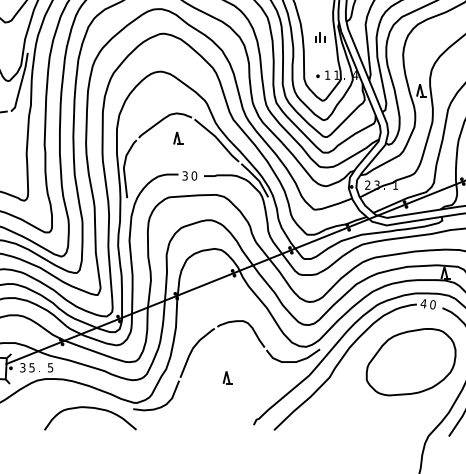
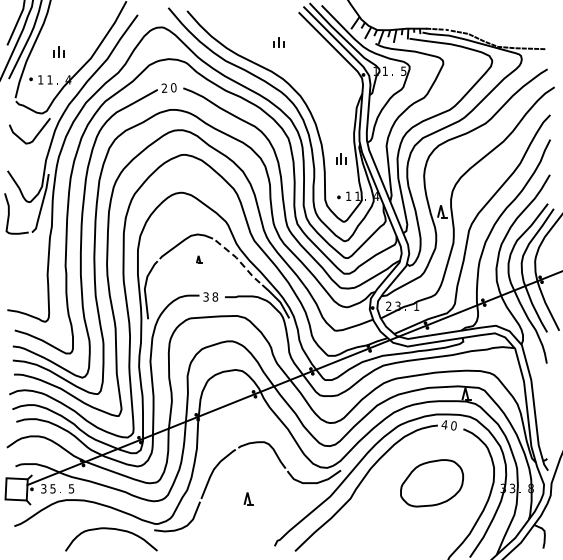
part: (178, 138) -> (199, 259), size x0.6
line: (217, 139) -> (238, 260), solid -> dashed
text: (194, 175) -> (215, 296), 0 -> 8
part: (410, 362) -> (431, 483), size x0.7

